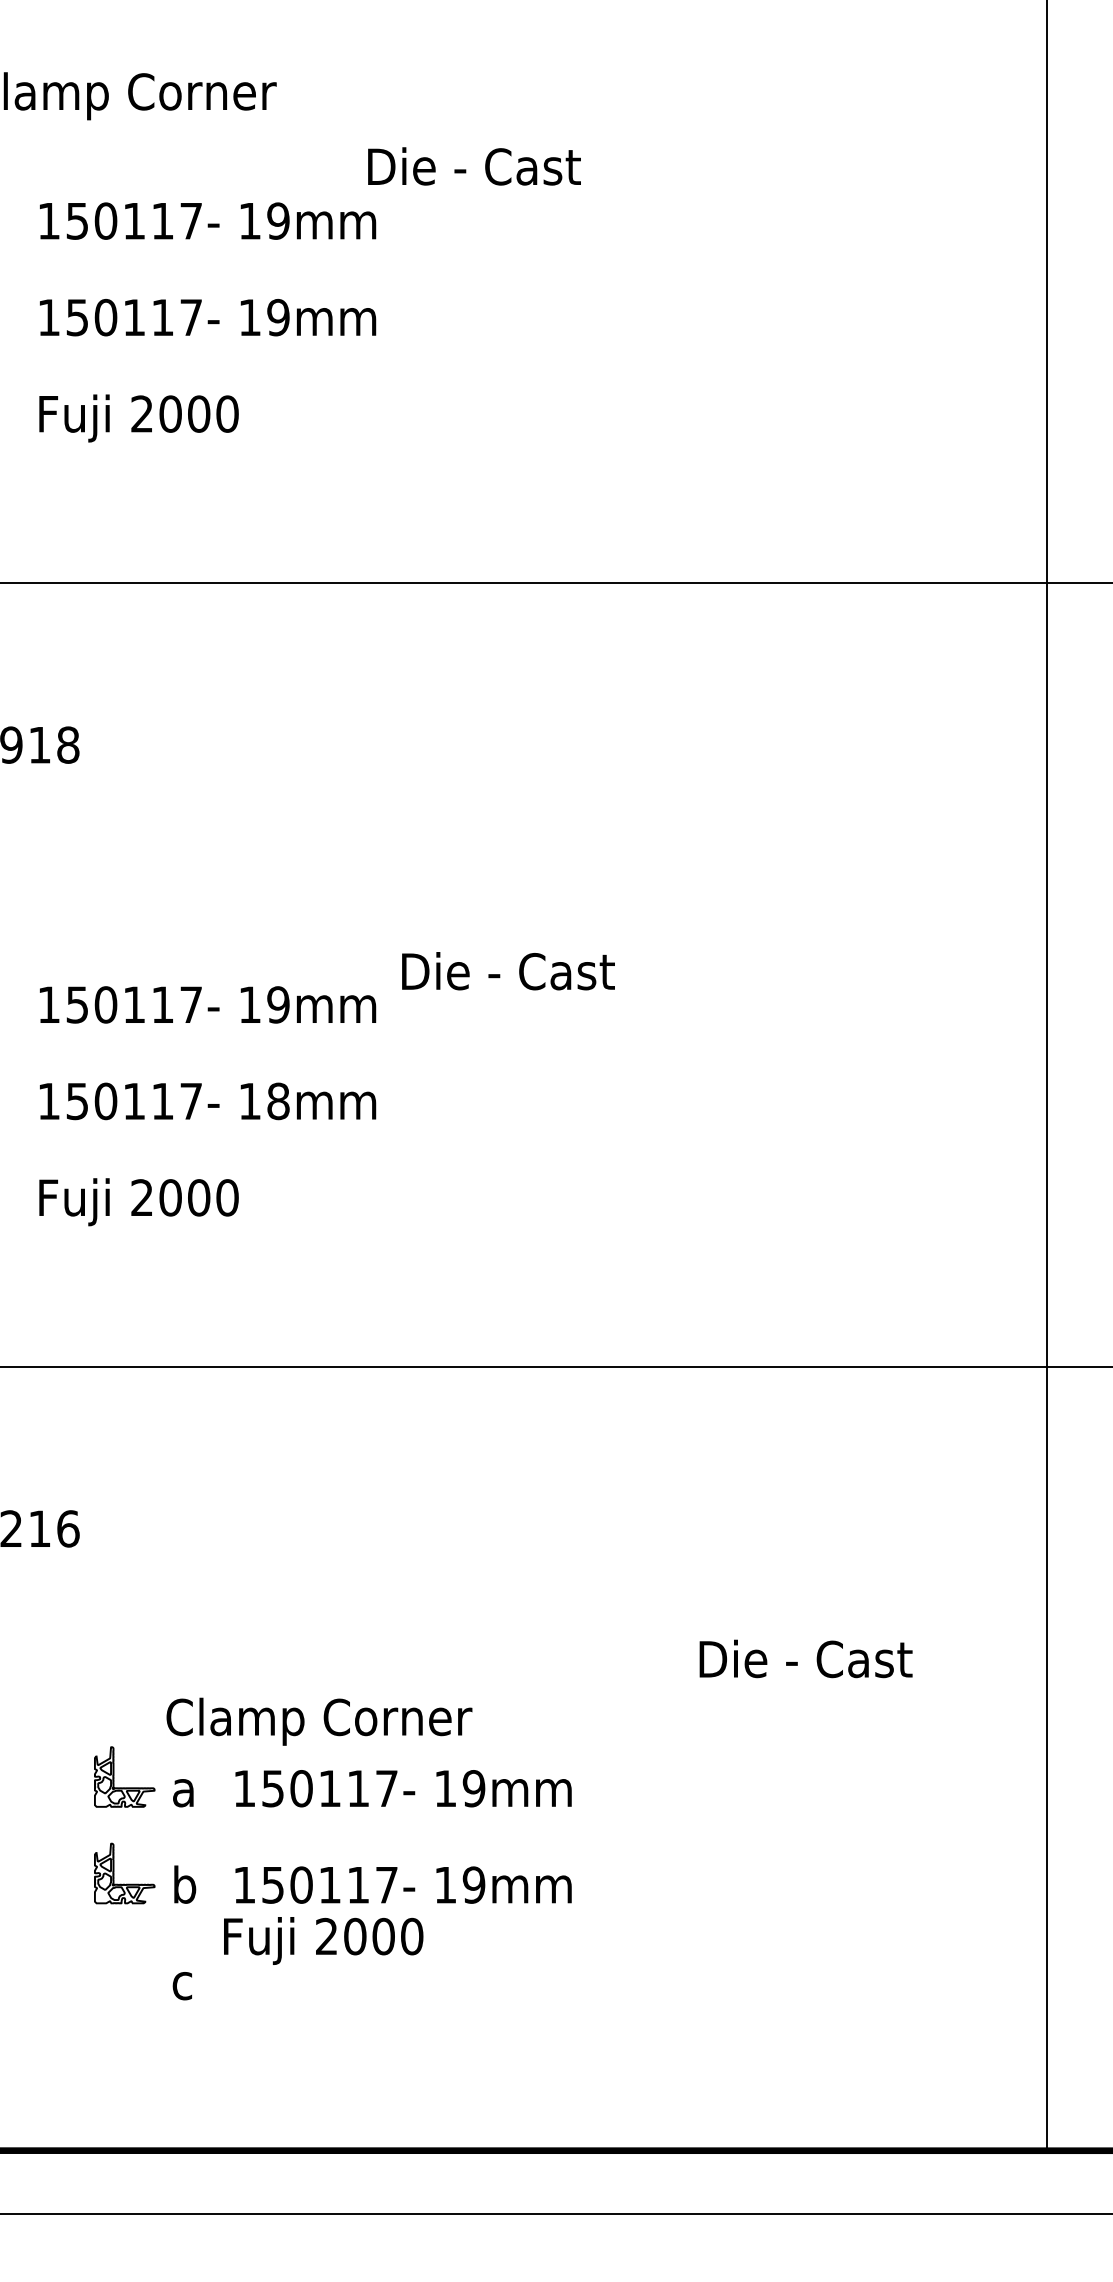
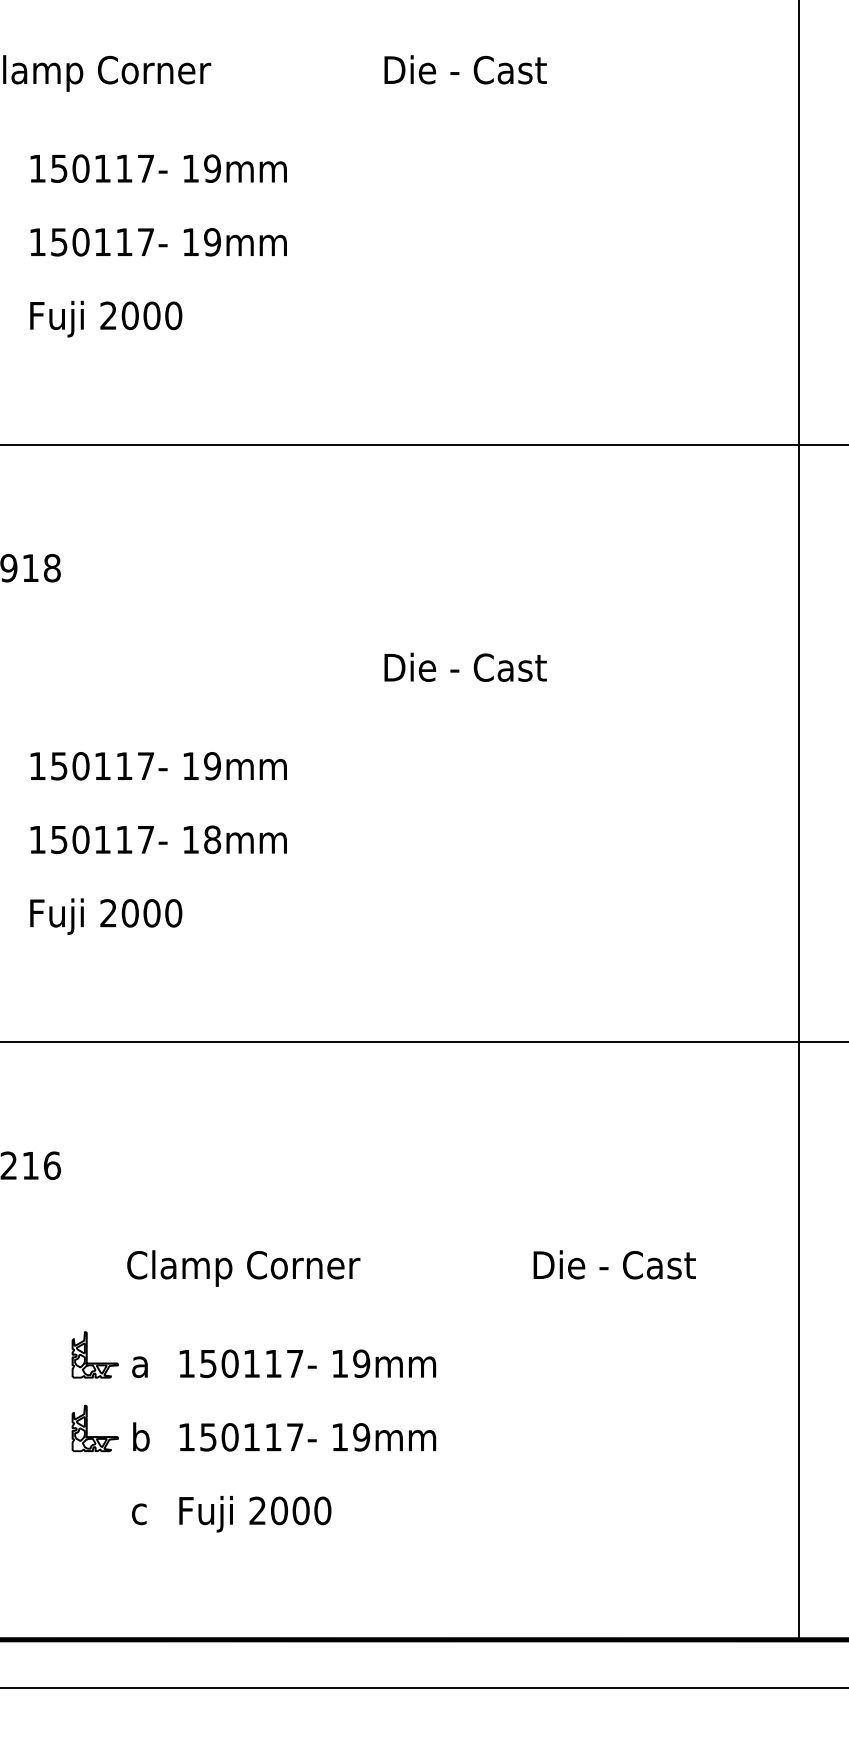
text: (474, 166) -> (465, 69), moved
text: (508, 971) -> (465, 667), moved
text: (319, 1721) -> (243, 1268), moved
text: (323, 1940) -> (255, 1513), moved

